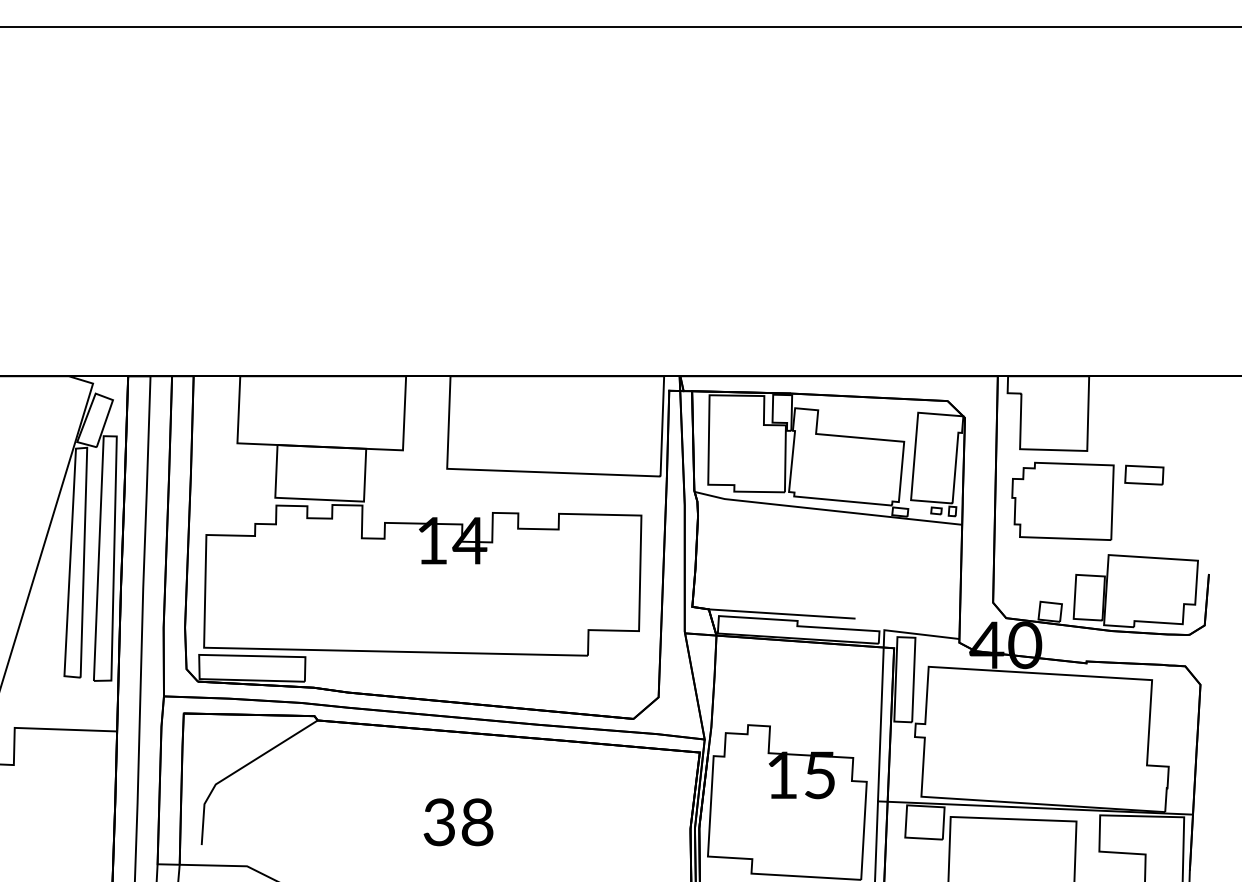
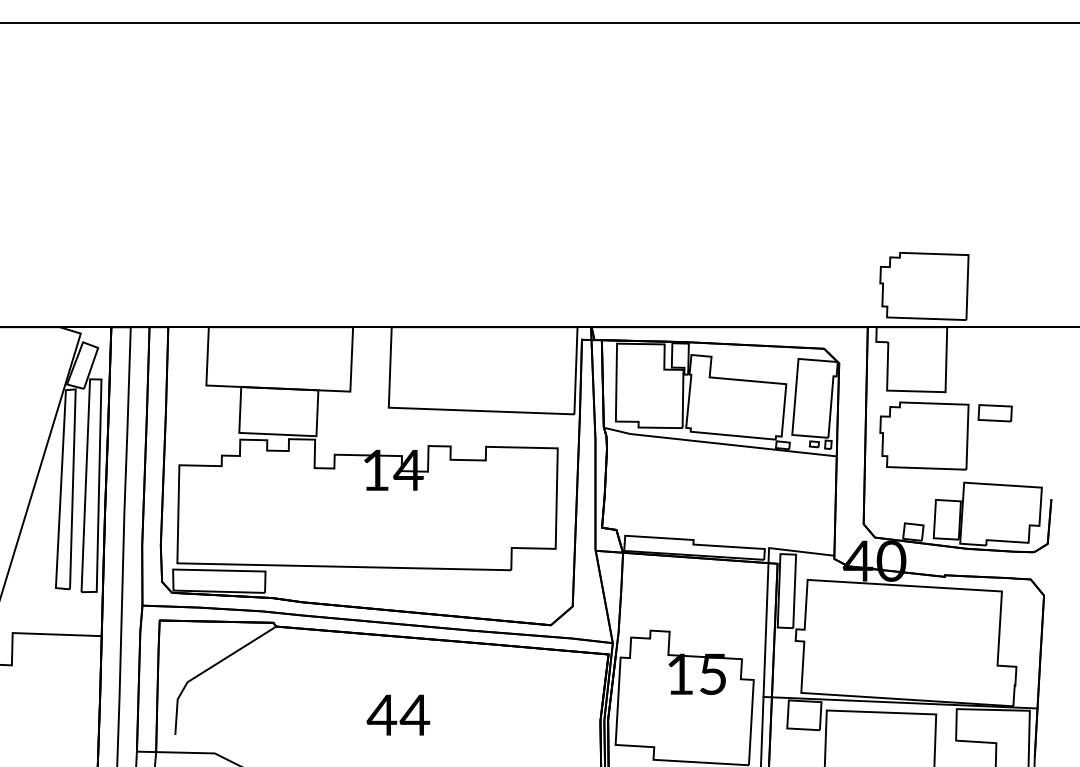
part: (1062, 328) -> (924, 285), added
line: (781, 613) -> (679, 533), removed
text: (457, 822) -> (397, 715), 38 -> 44

